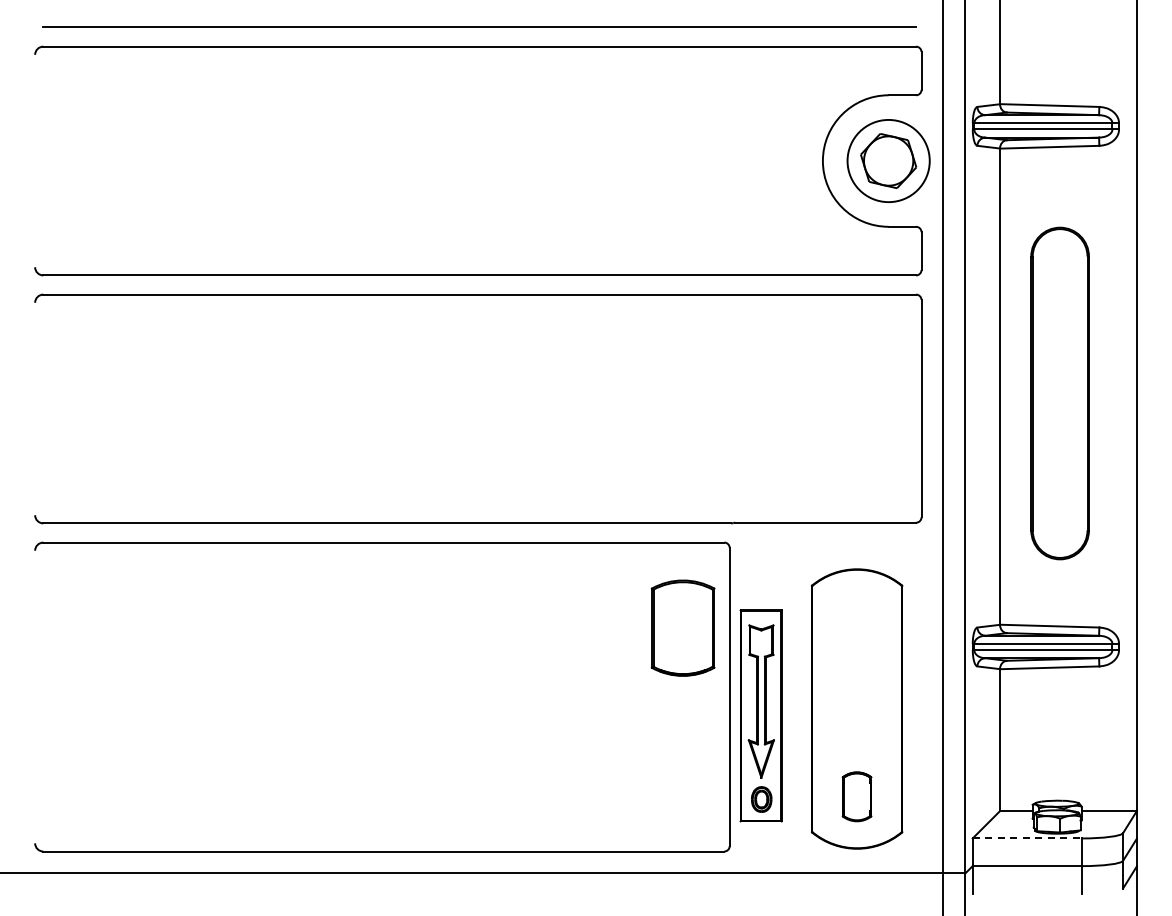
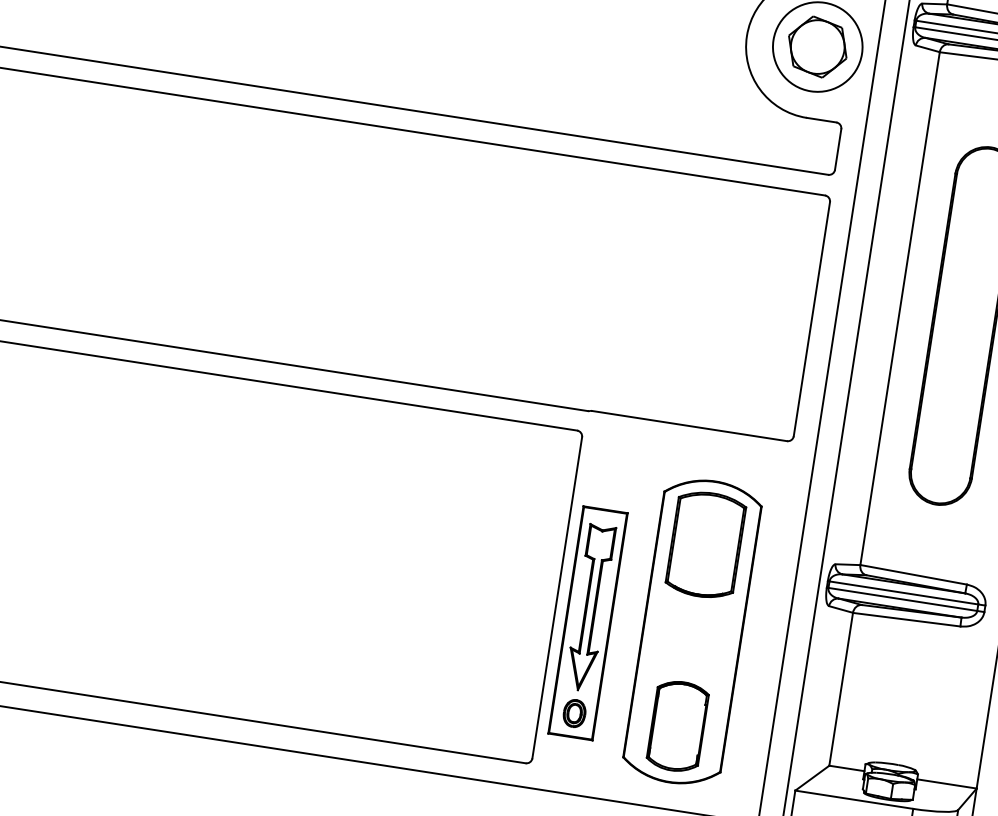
part: (682, 627) -> (705, 544), moved
part: (856, 796) -> (677, 726), size x1.67
line: (1027, 838) -> (854, 799), dashed -> solid

